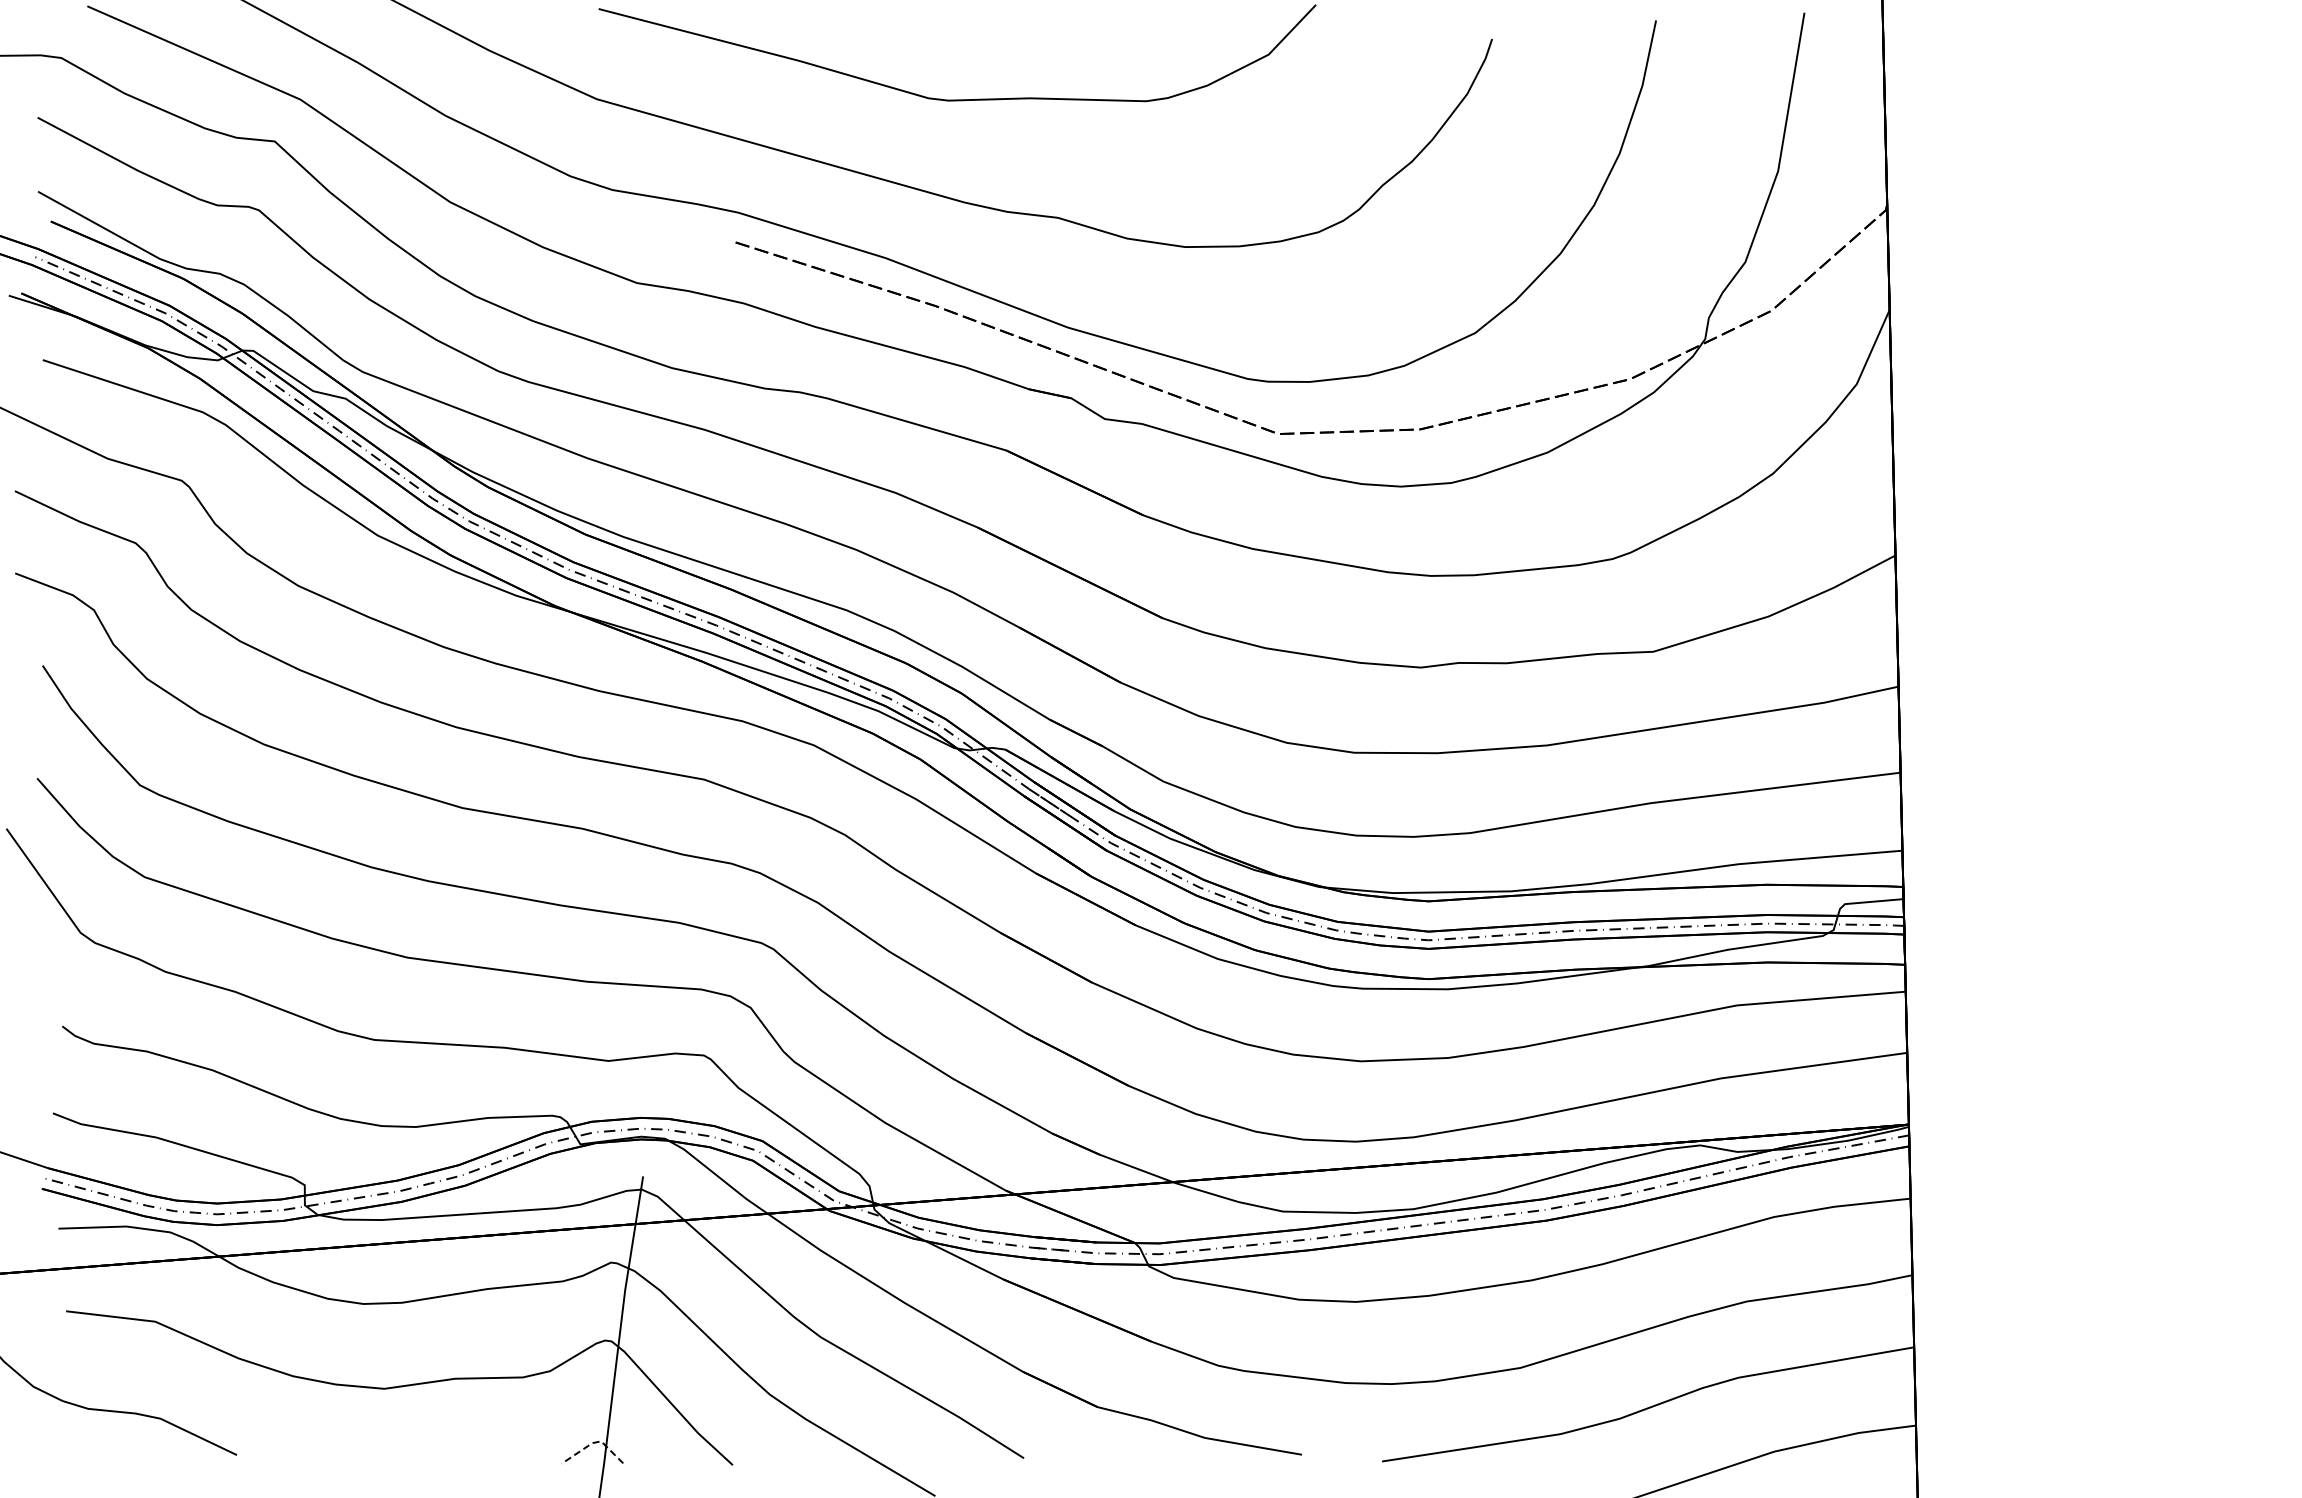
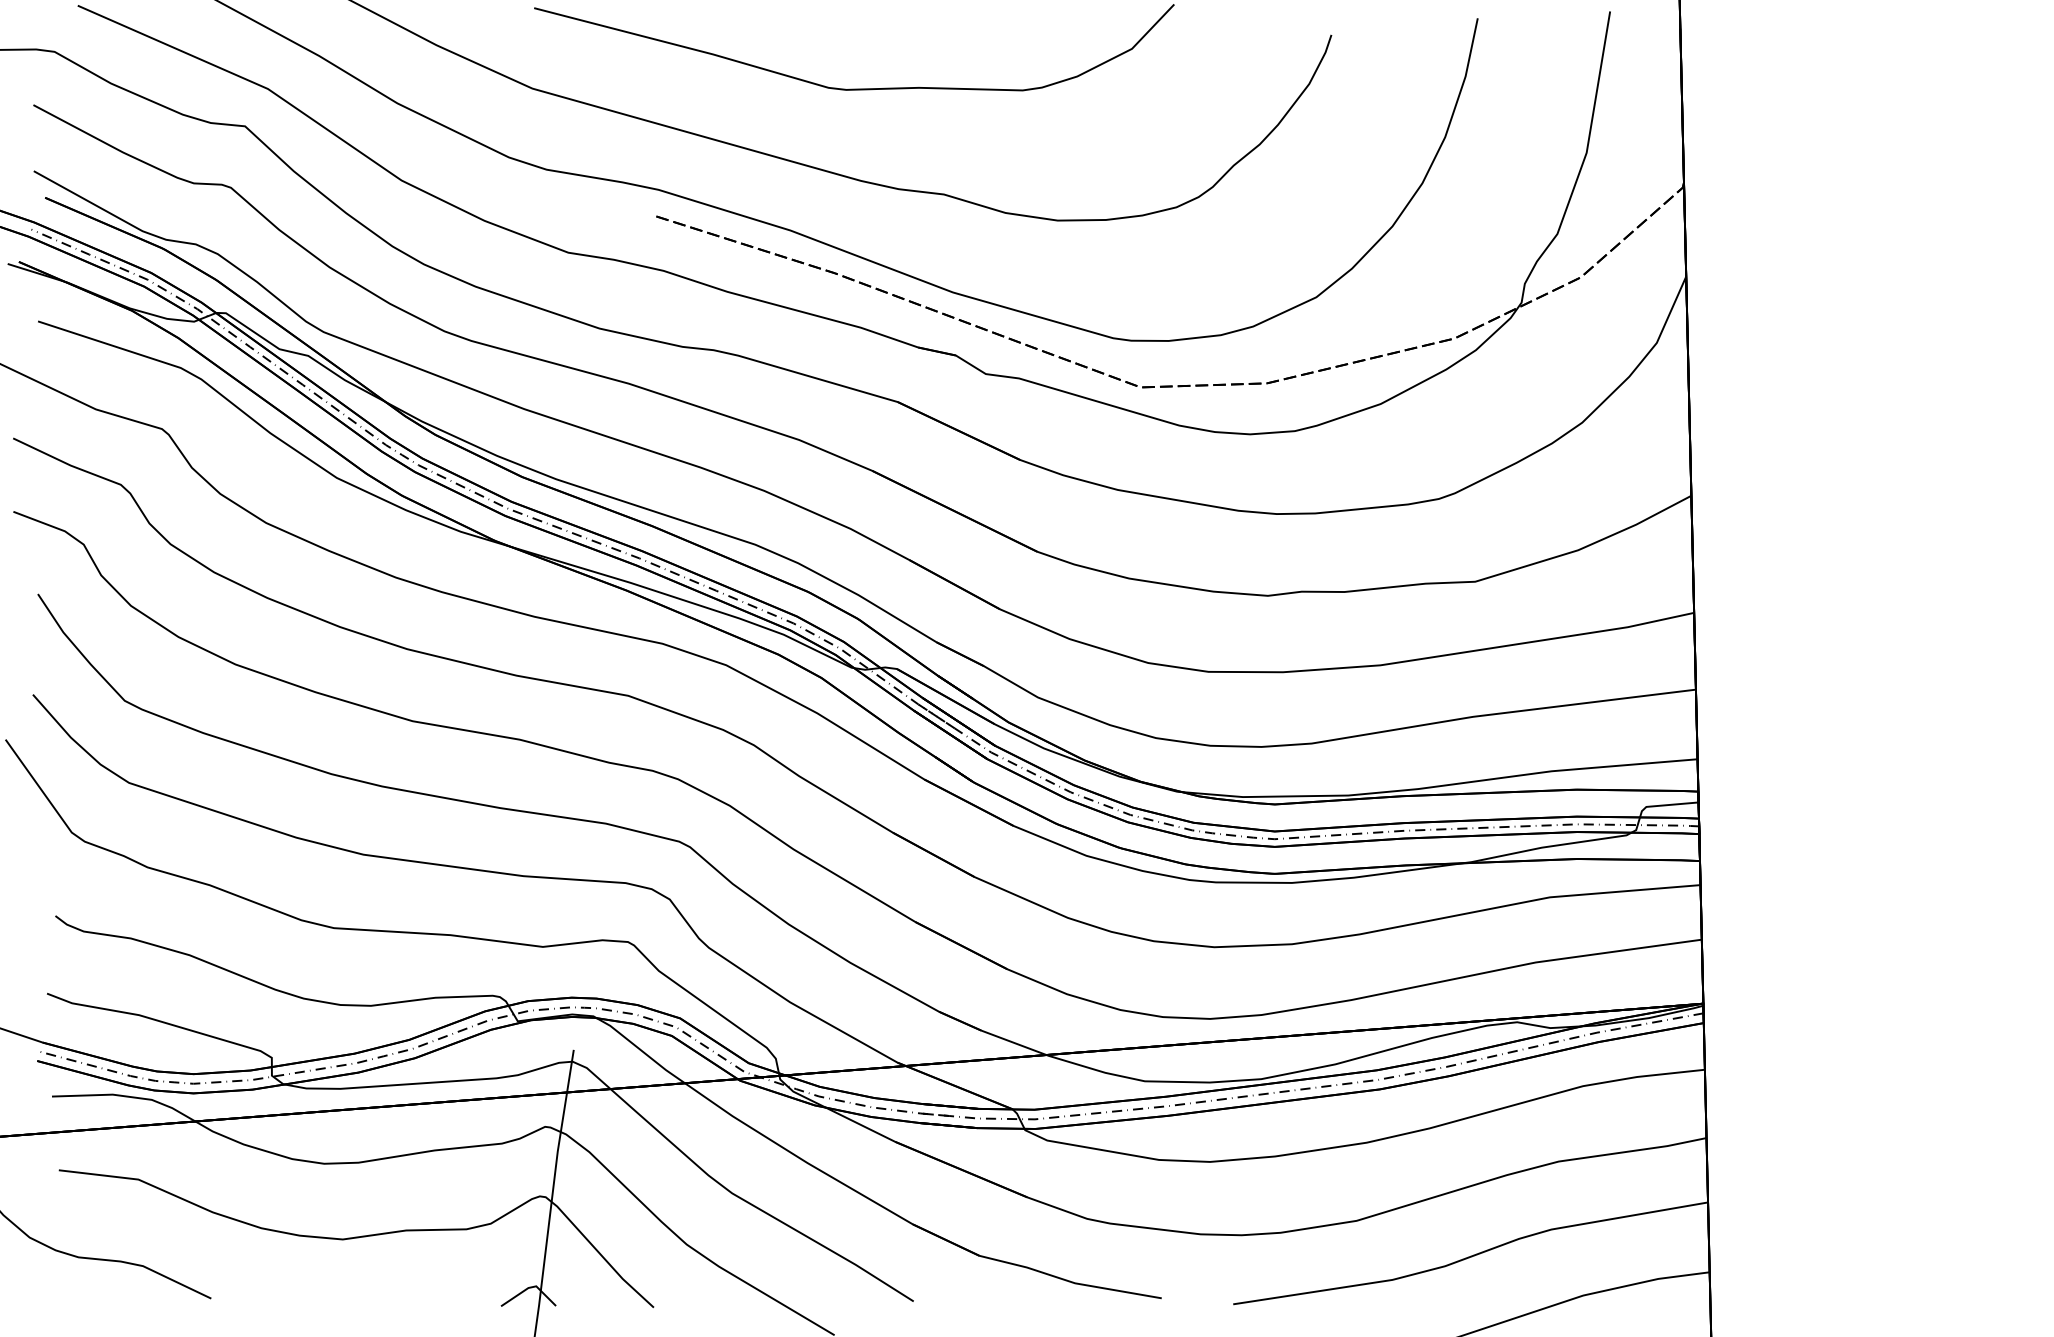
line: (594, 1442) -> (530, 1287), dashed -> solid

